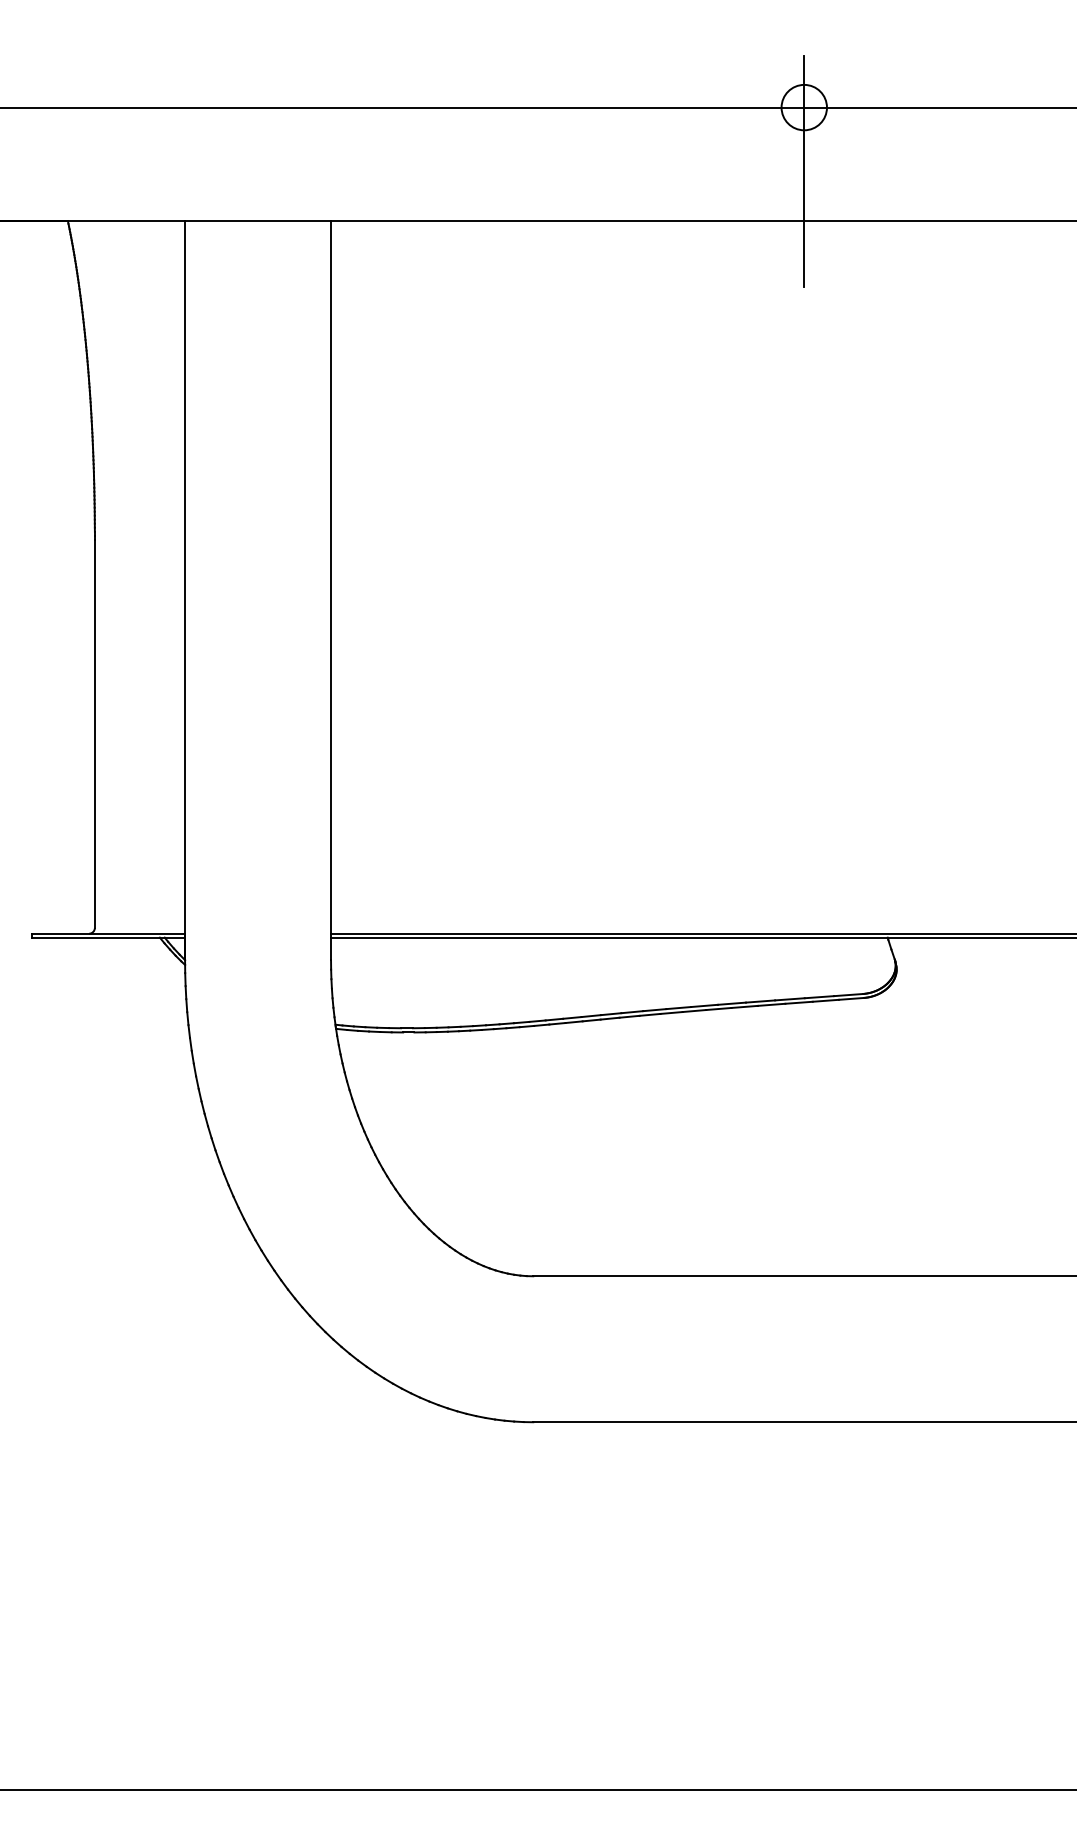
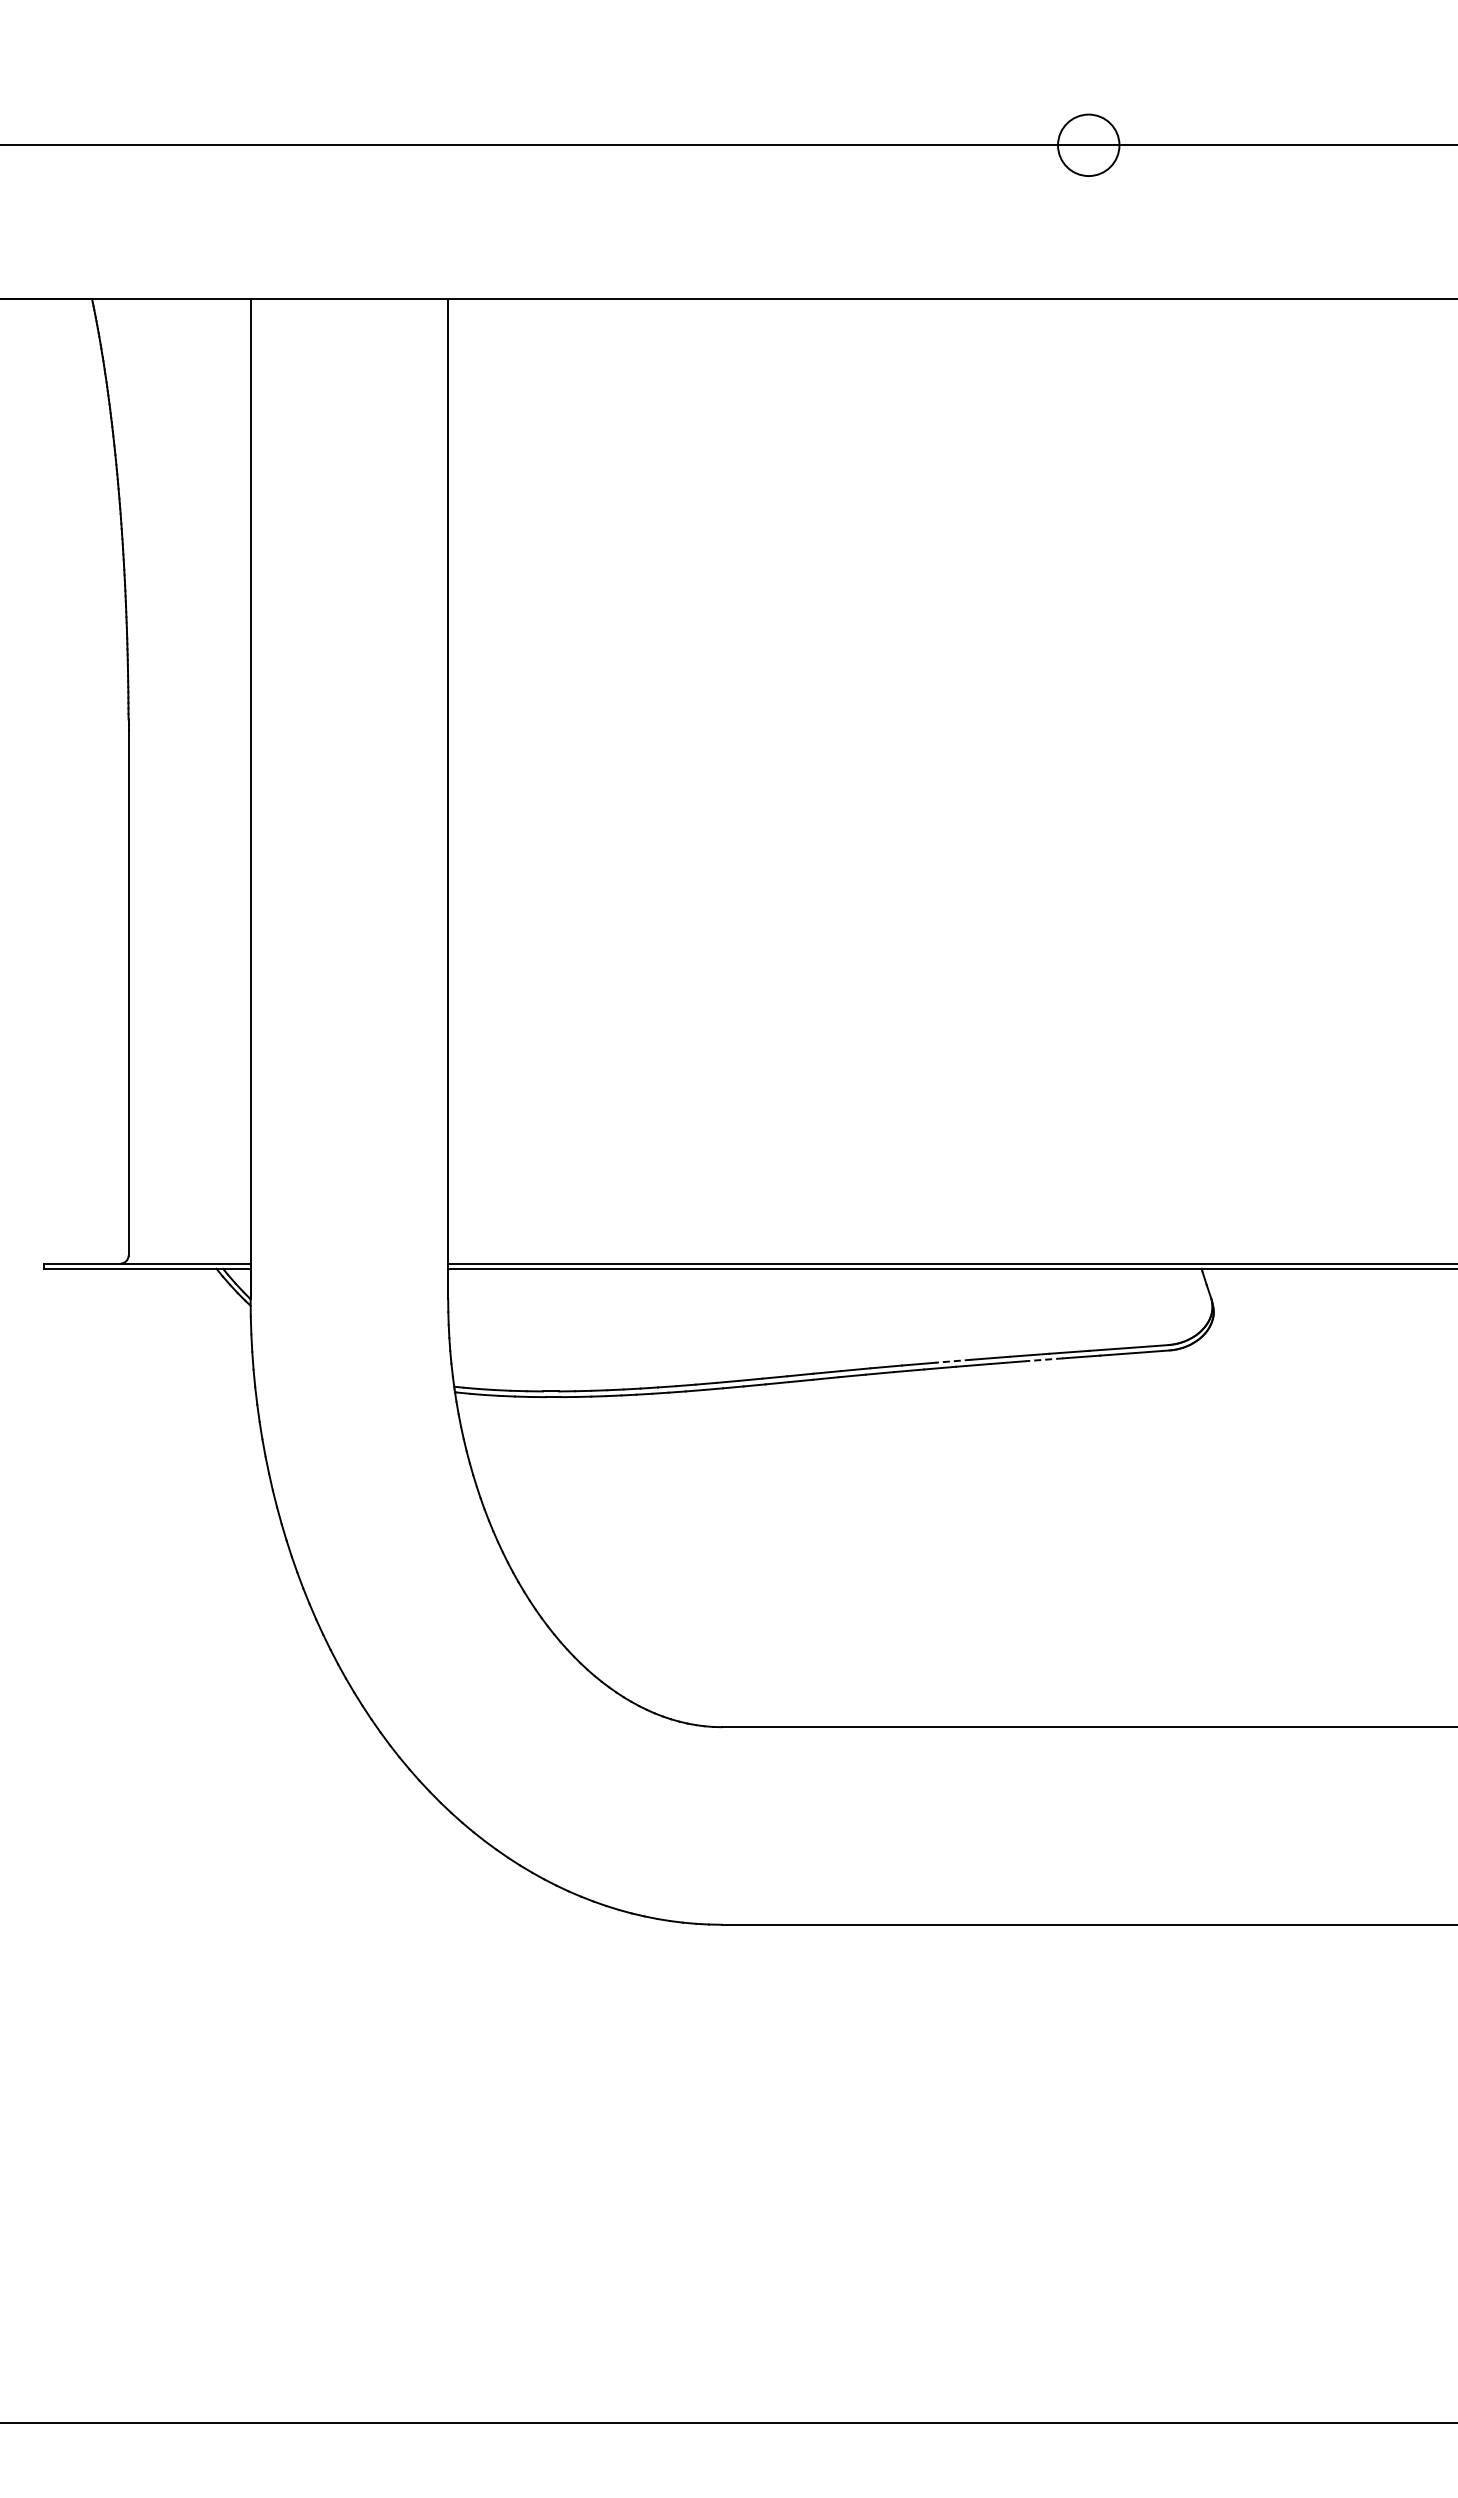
line: (804, 171) -> (1088, 231), removed
line: (771, 1004) -> (1044, 1359), solid -> dashed
line: (704, 1006) -> (953, 1361), solid -> dashed

